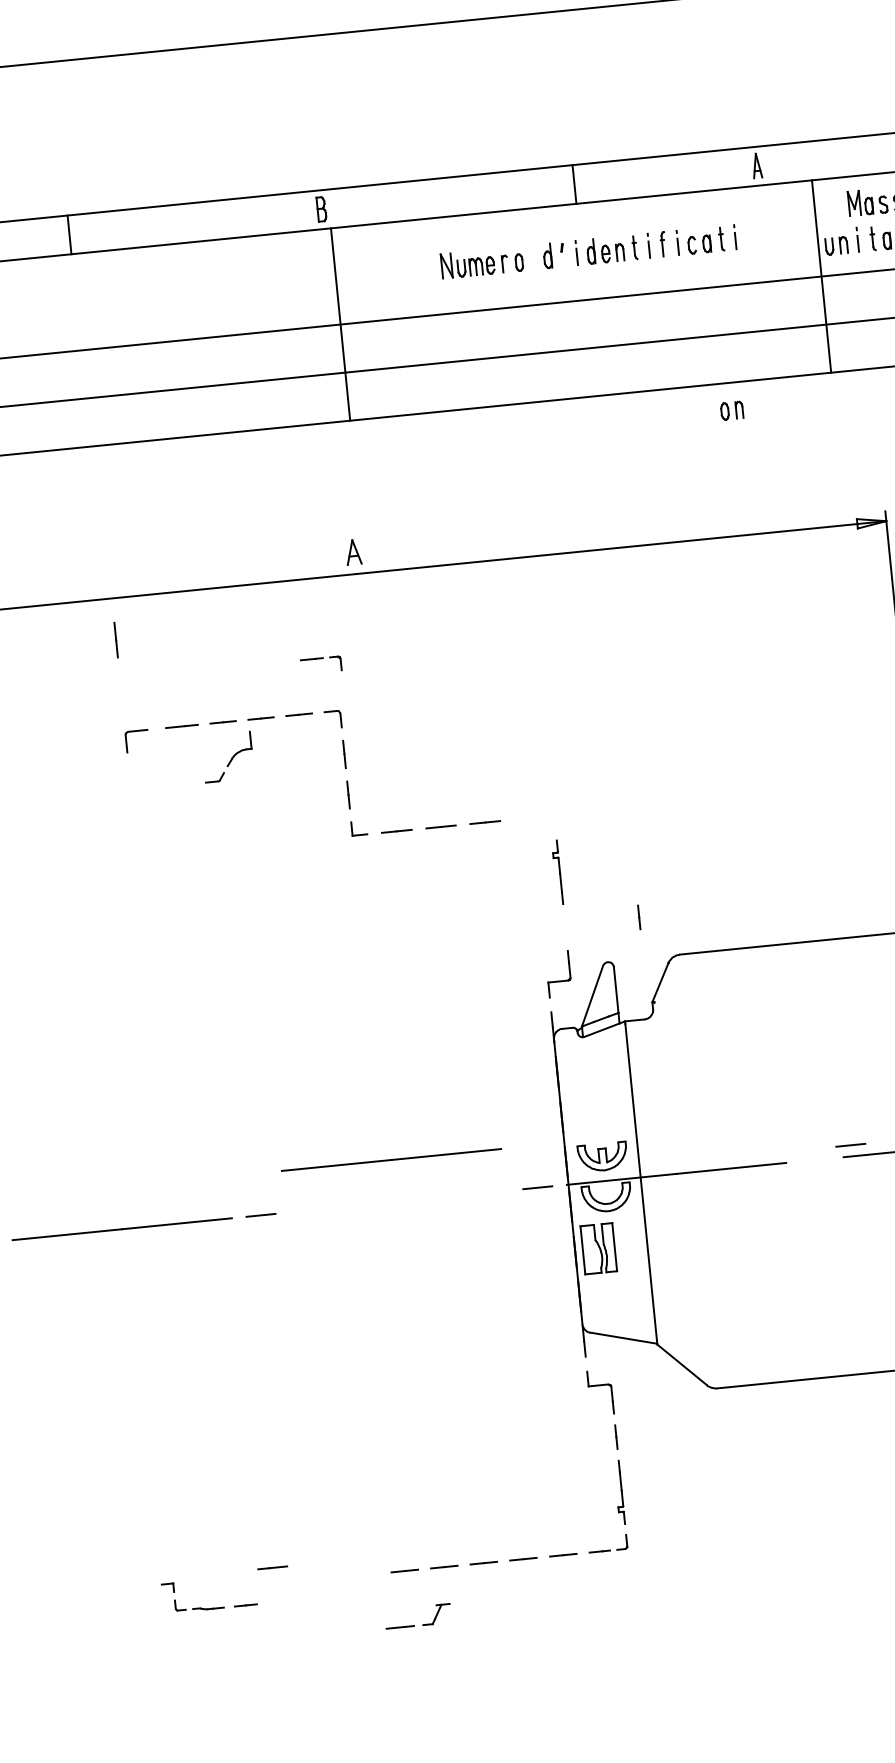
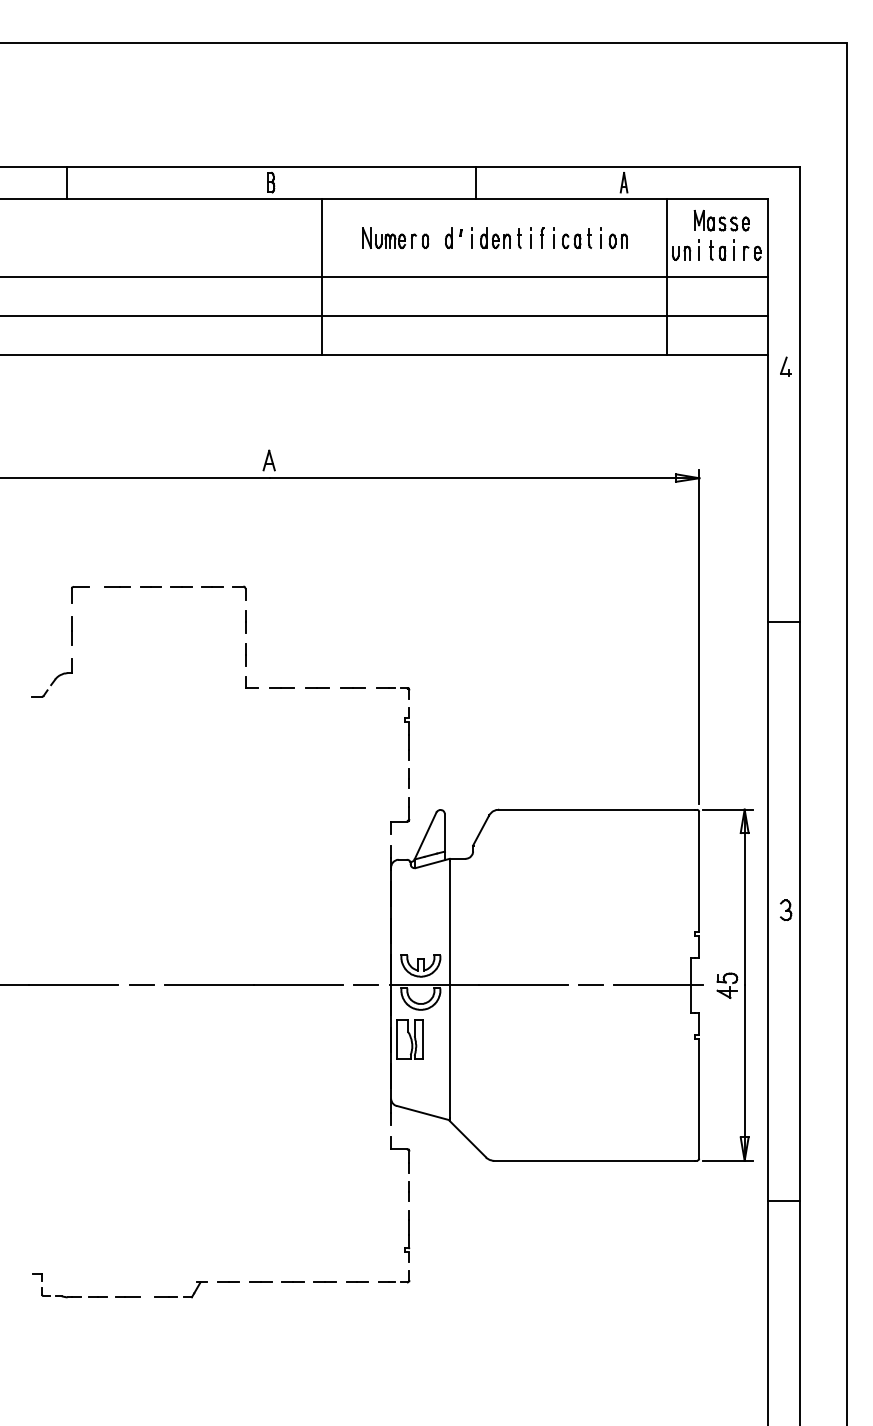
line: (341, 324) -> (322, 276), moved
part: (732, 411) -> (618, 241), moved
line: (115, 639) -> (71, 630), moved
part: (321, 665) -> (393, 693), moved
part: (227, 756) -> (51, 677), moved
line: (638, 917) -> (408, 778), moved
line: (850, 1144) -> (590, 984), moved
line: (390, 1158) -> (253, 984), moved
line: (272, 1566) -> (127, 1296), moved
part: (414, 1624) -> (177, 1296), moved

